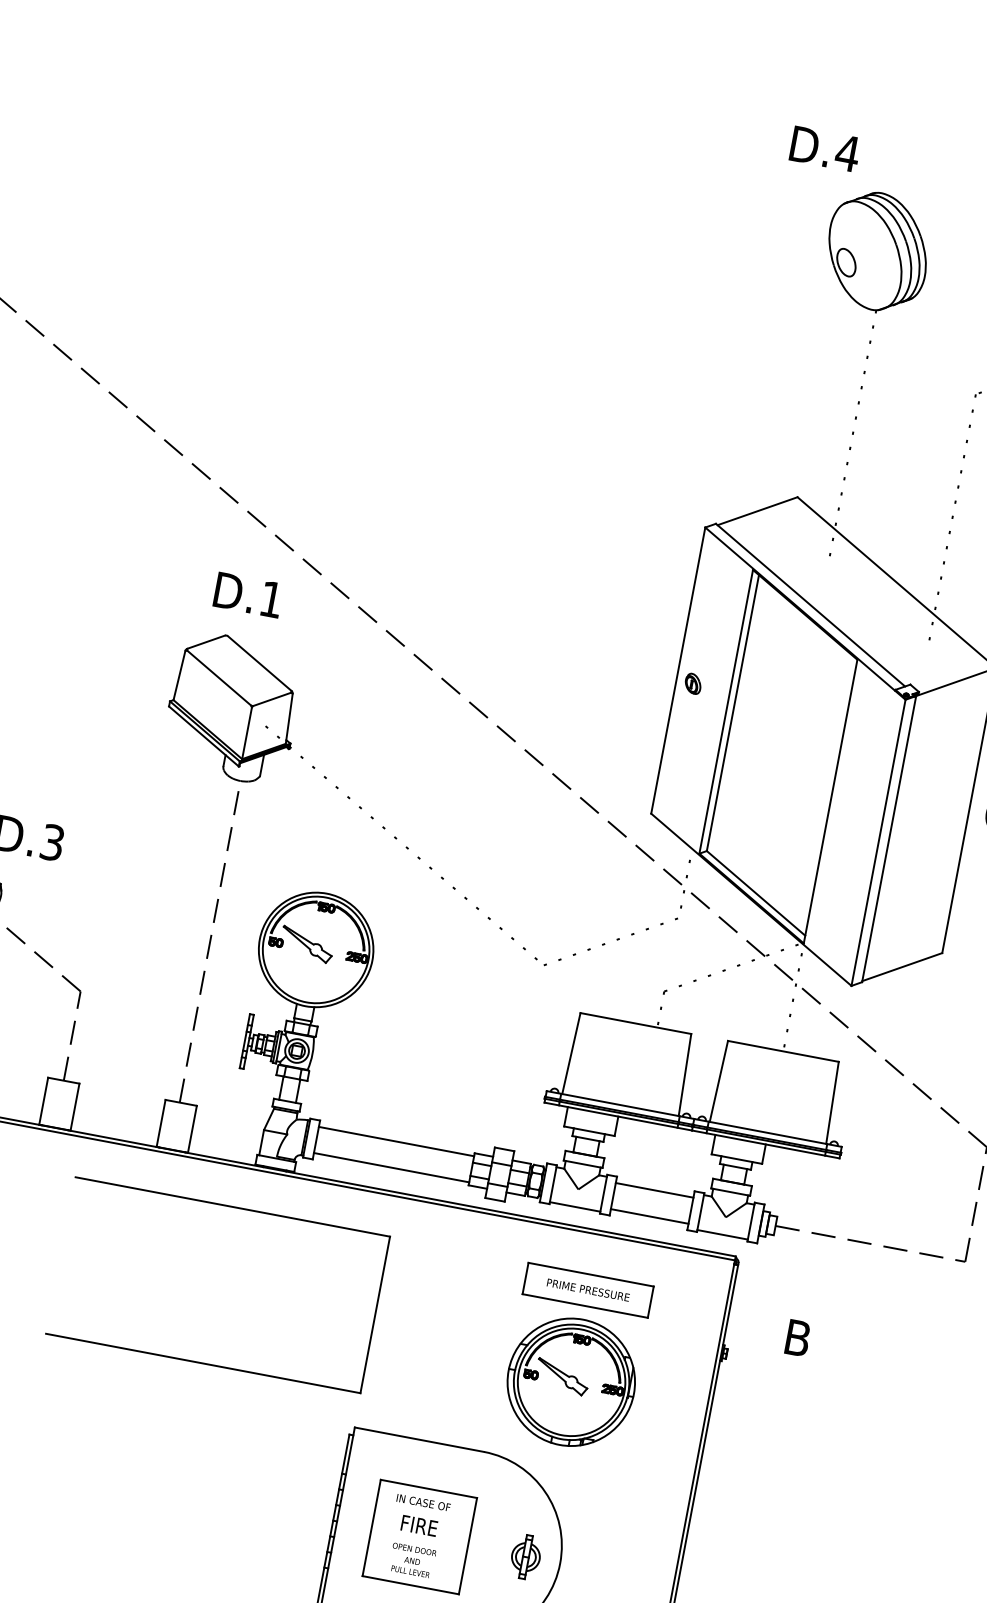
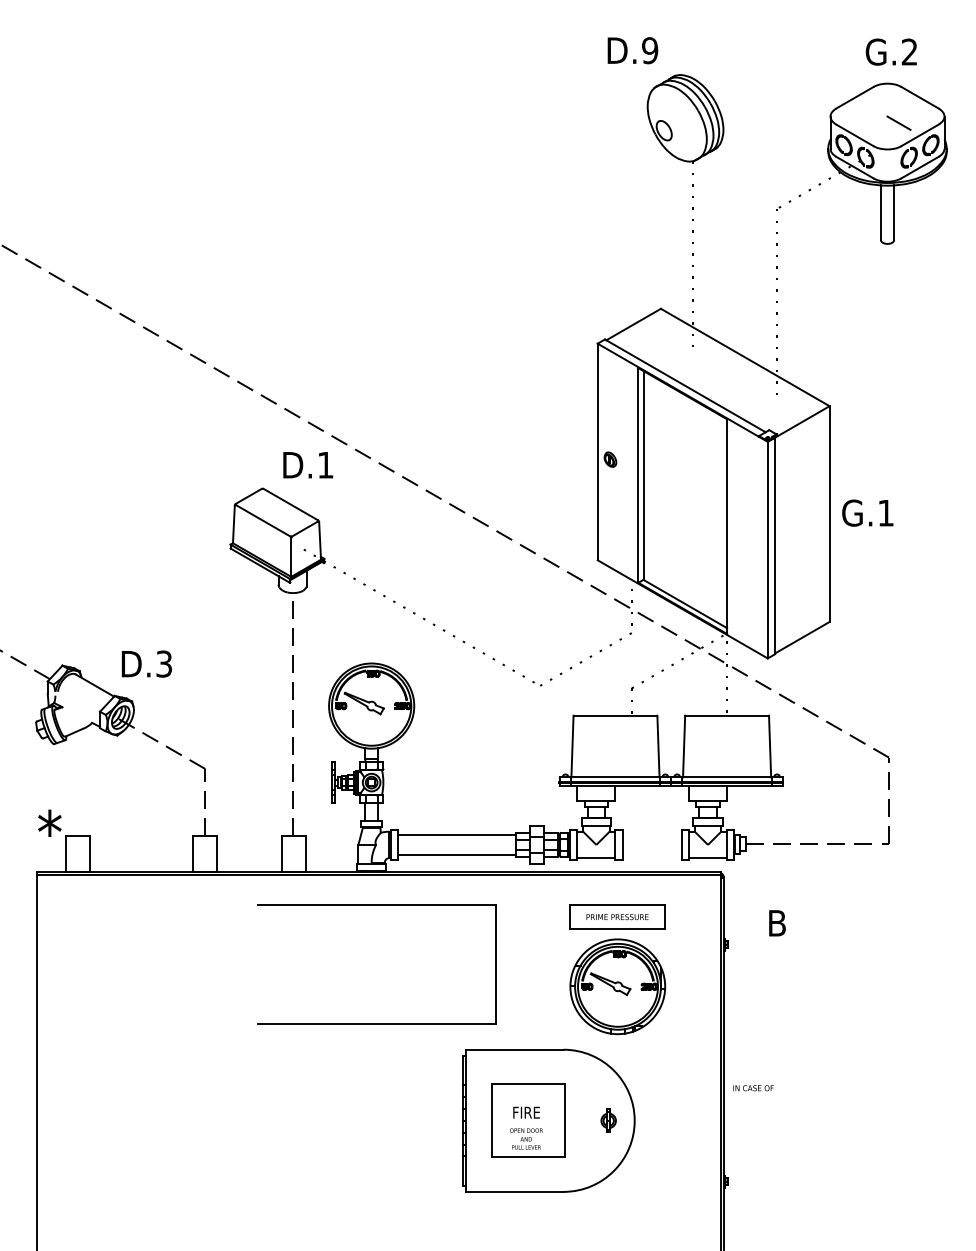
text: (846, 153) -> (649, 50), D.4 -> D.9
text: (248, 595) -> (308, 465), moved
line: (653, 1190) -> (651, 835), removed
part: (231, 1206) -> (376, 905), moved
line: (648, 1215) -> (651, 854), removed
text: (423, 1503) -> (753, 1088), moved
part: (525, 1556) -> (608, 1120), size x0.7

